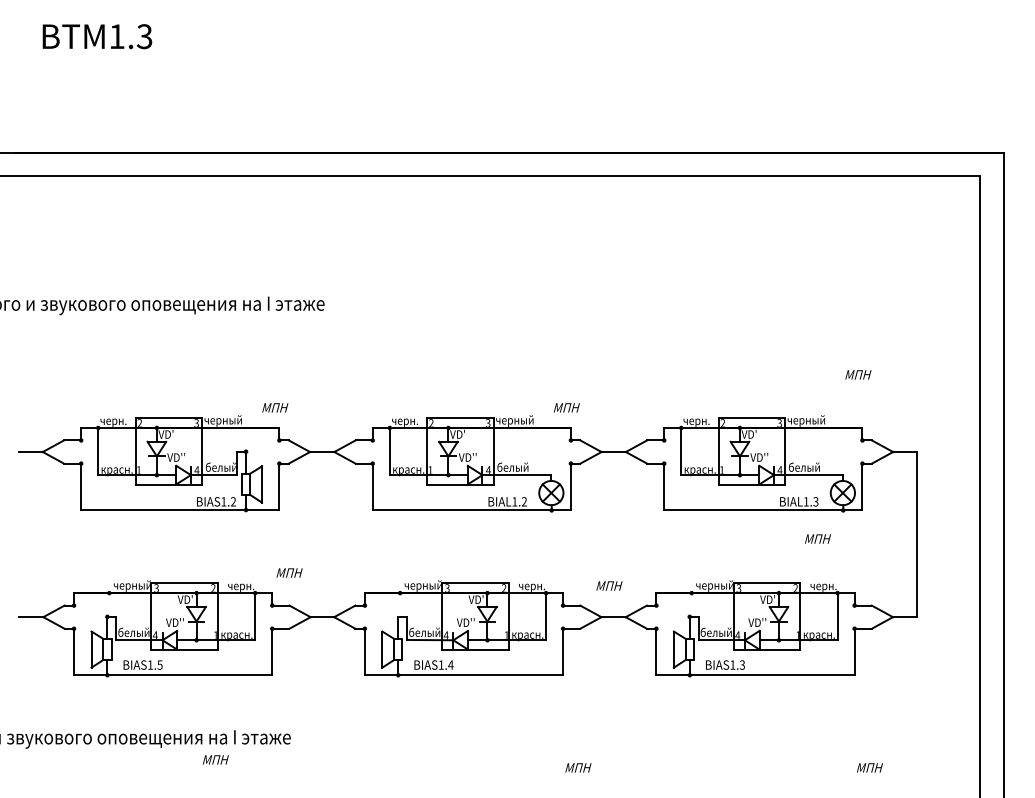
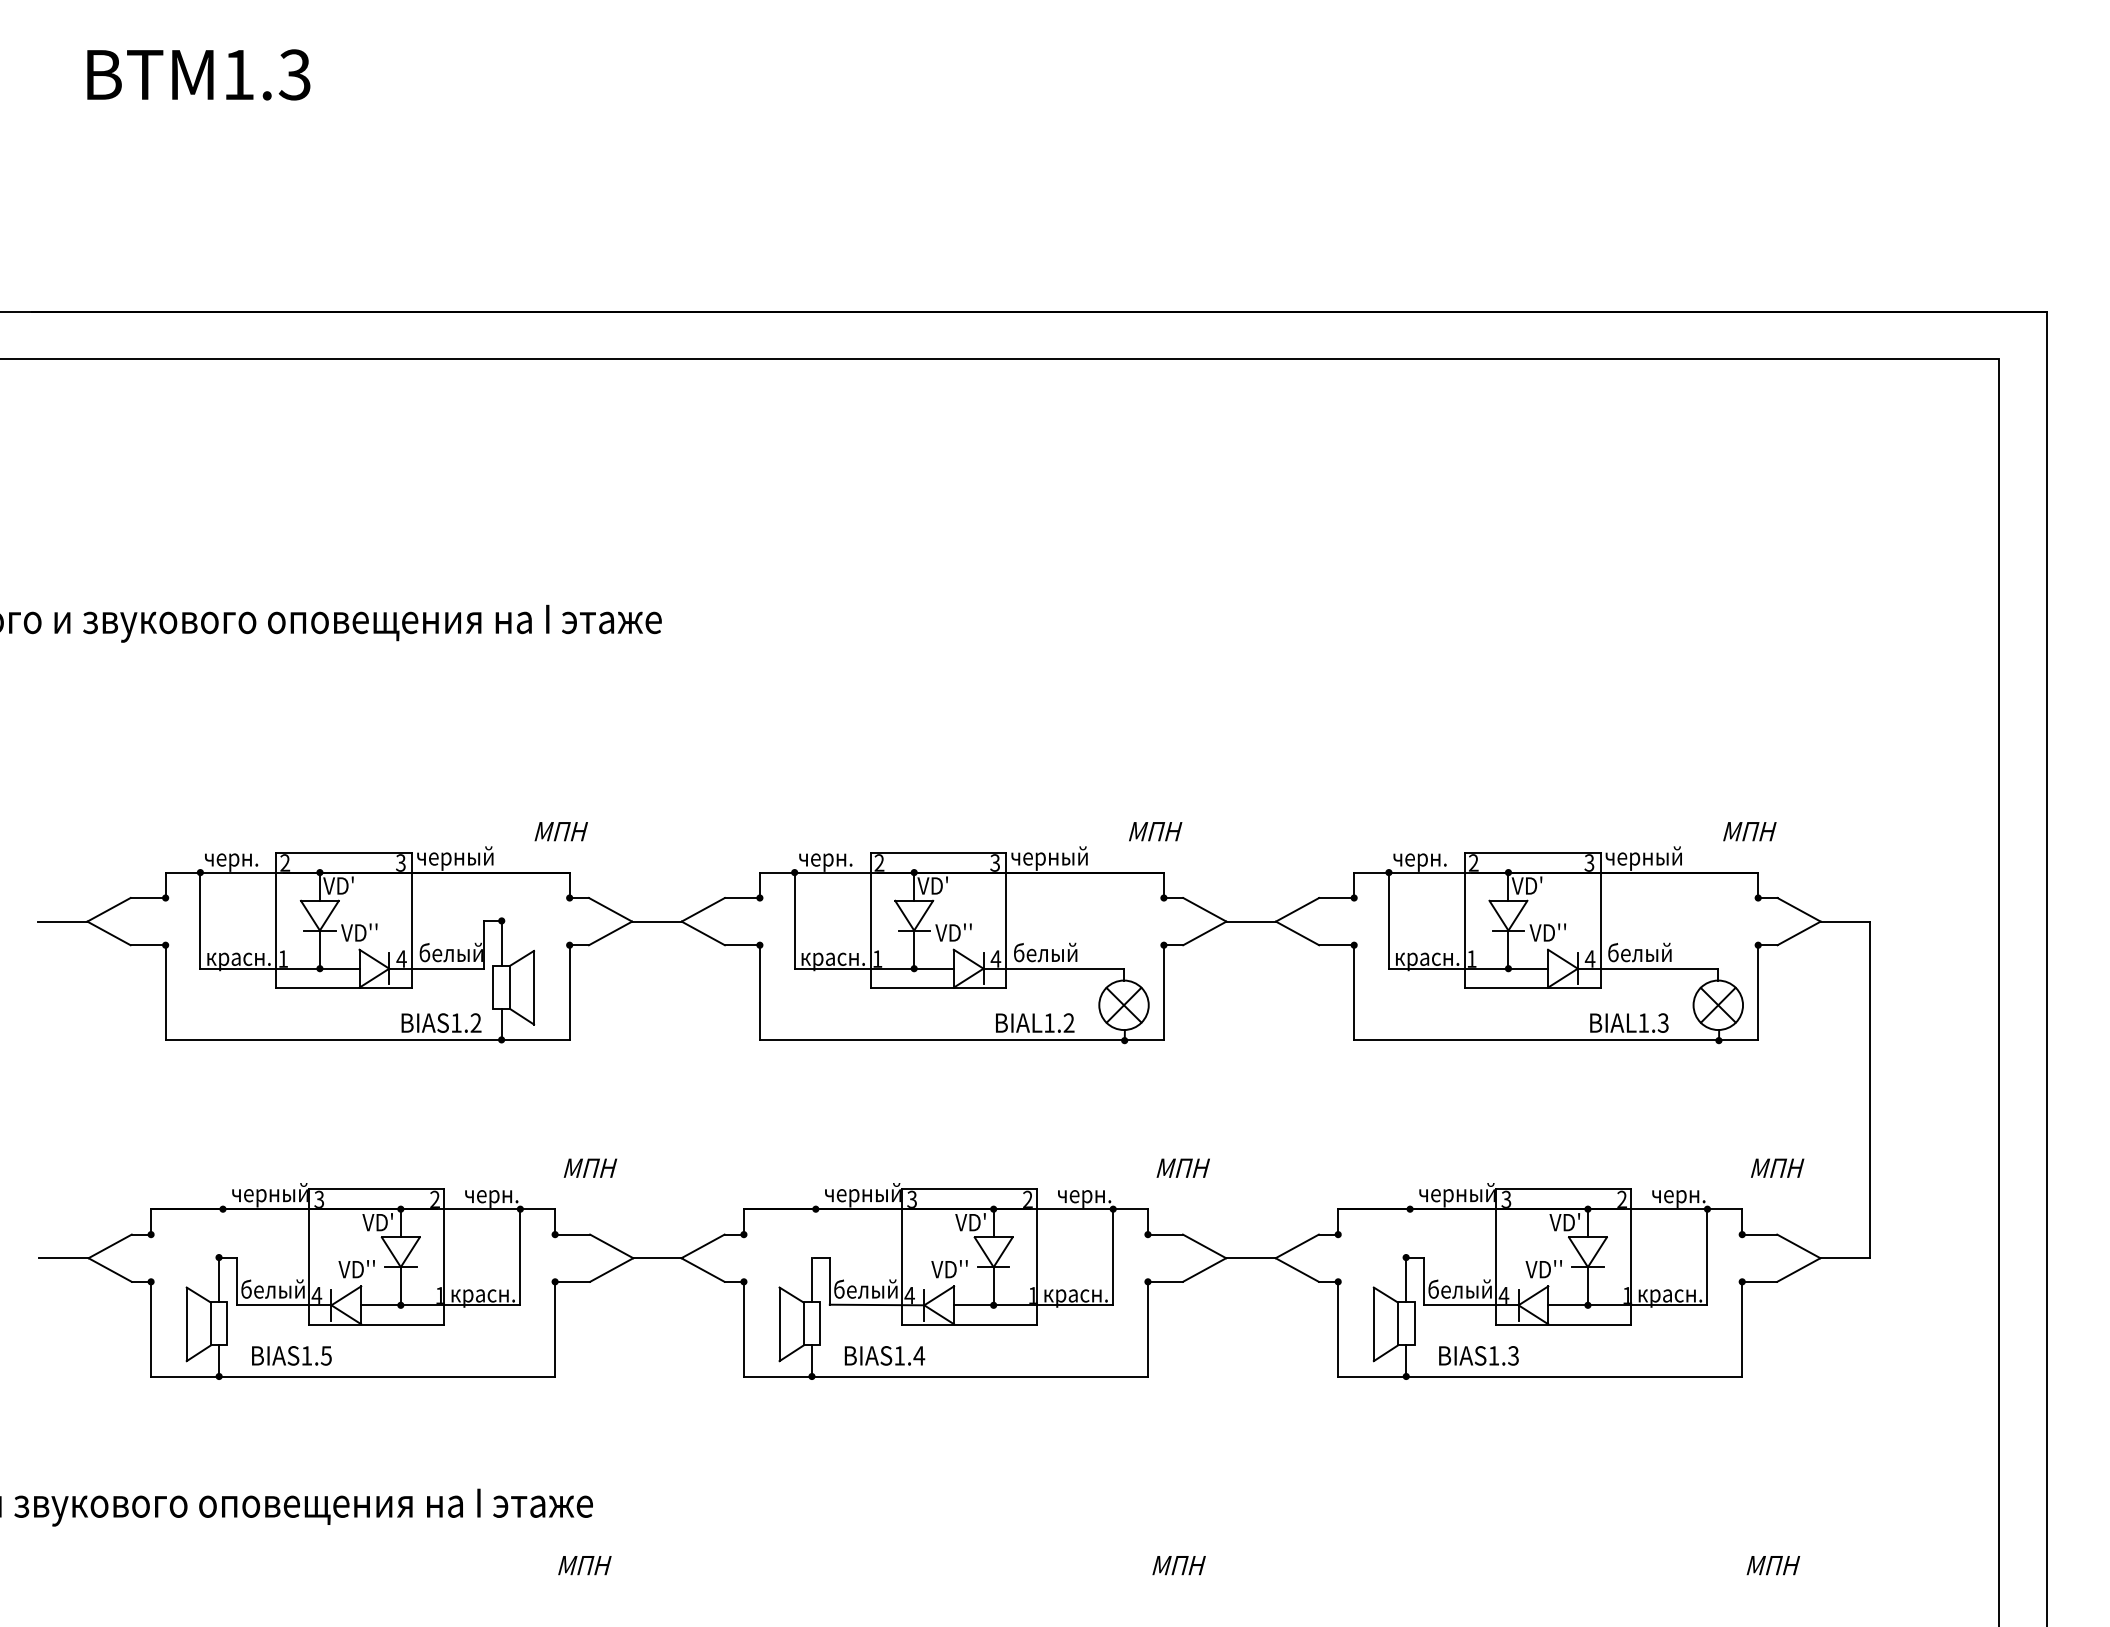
text: (858, 374) -> (1750, 830), moved
text: (817, 538) -> (1776, 1167), moved
text: (609, 585) -> (1183, 1167), moved
text: (215, 759) -> (584, 1564), moved

